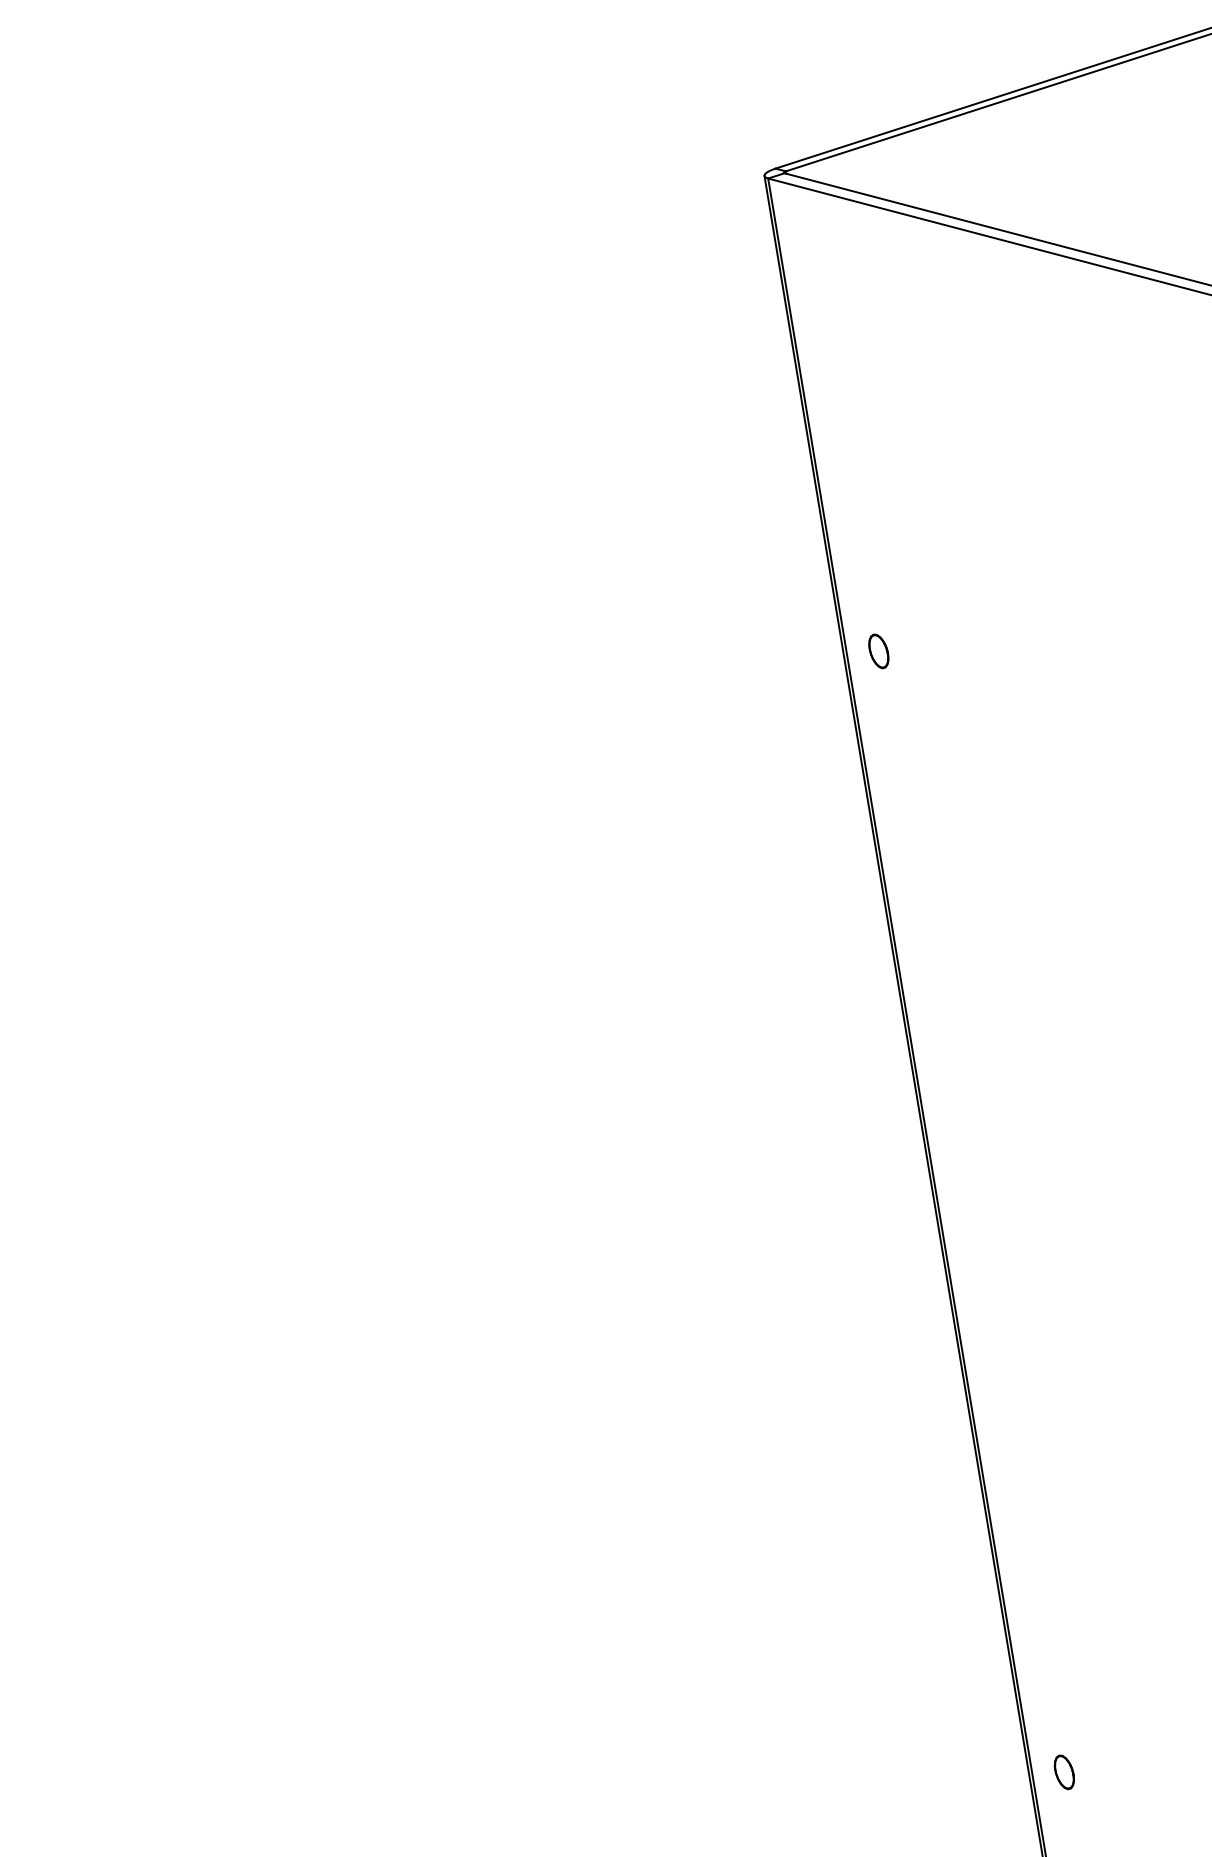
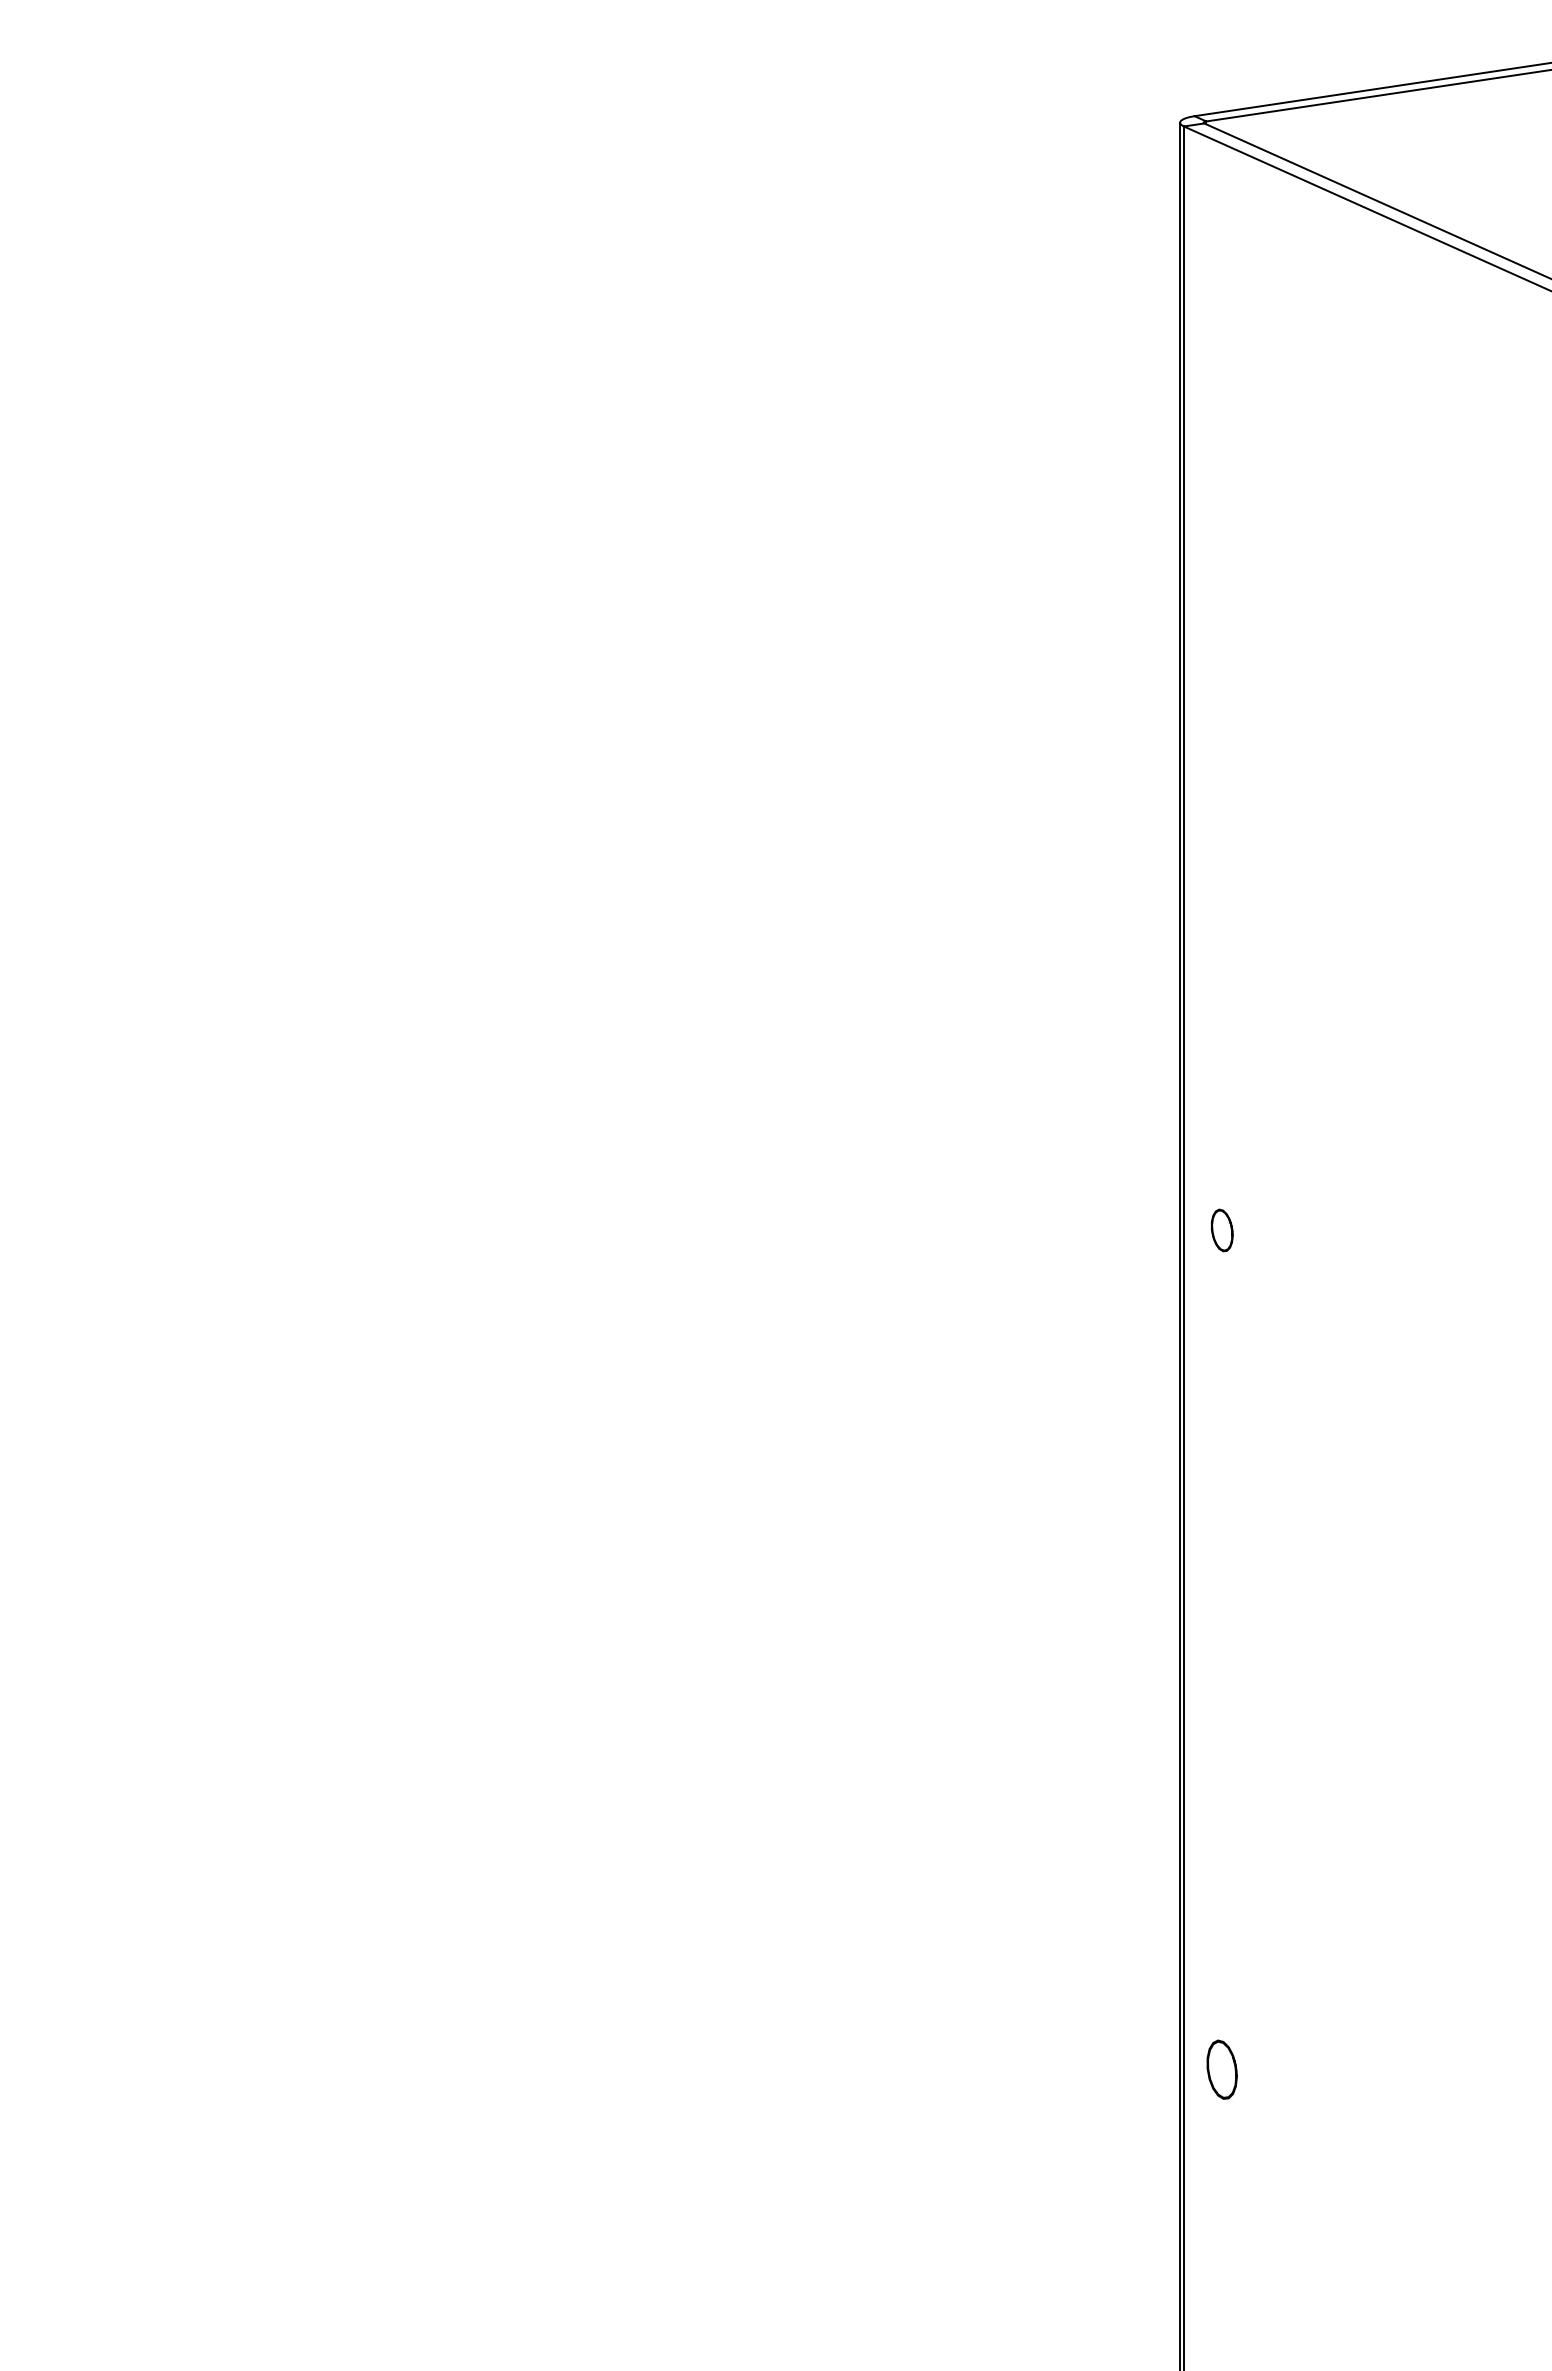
part: (879, 651) -> (1222, 1230), moved
part: (1064, 1772) -> (1222, 2069), size x1.4

